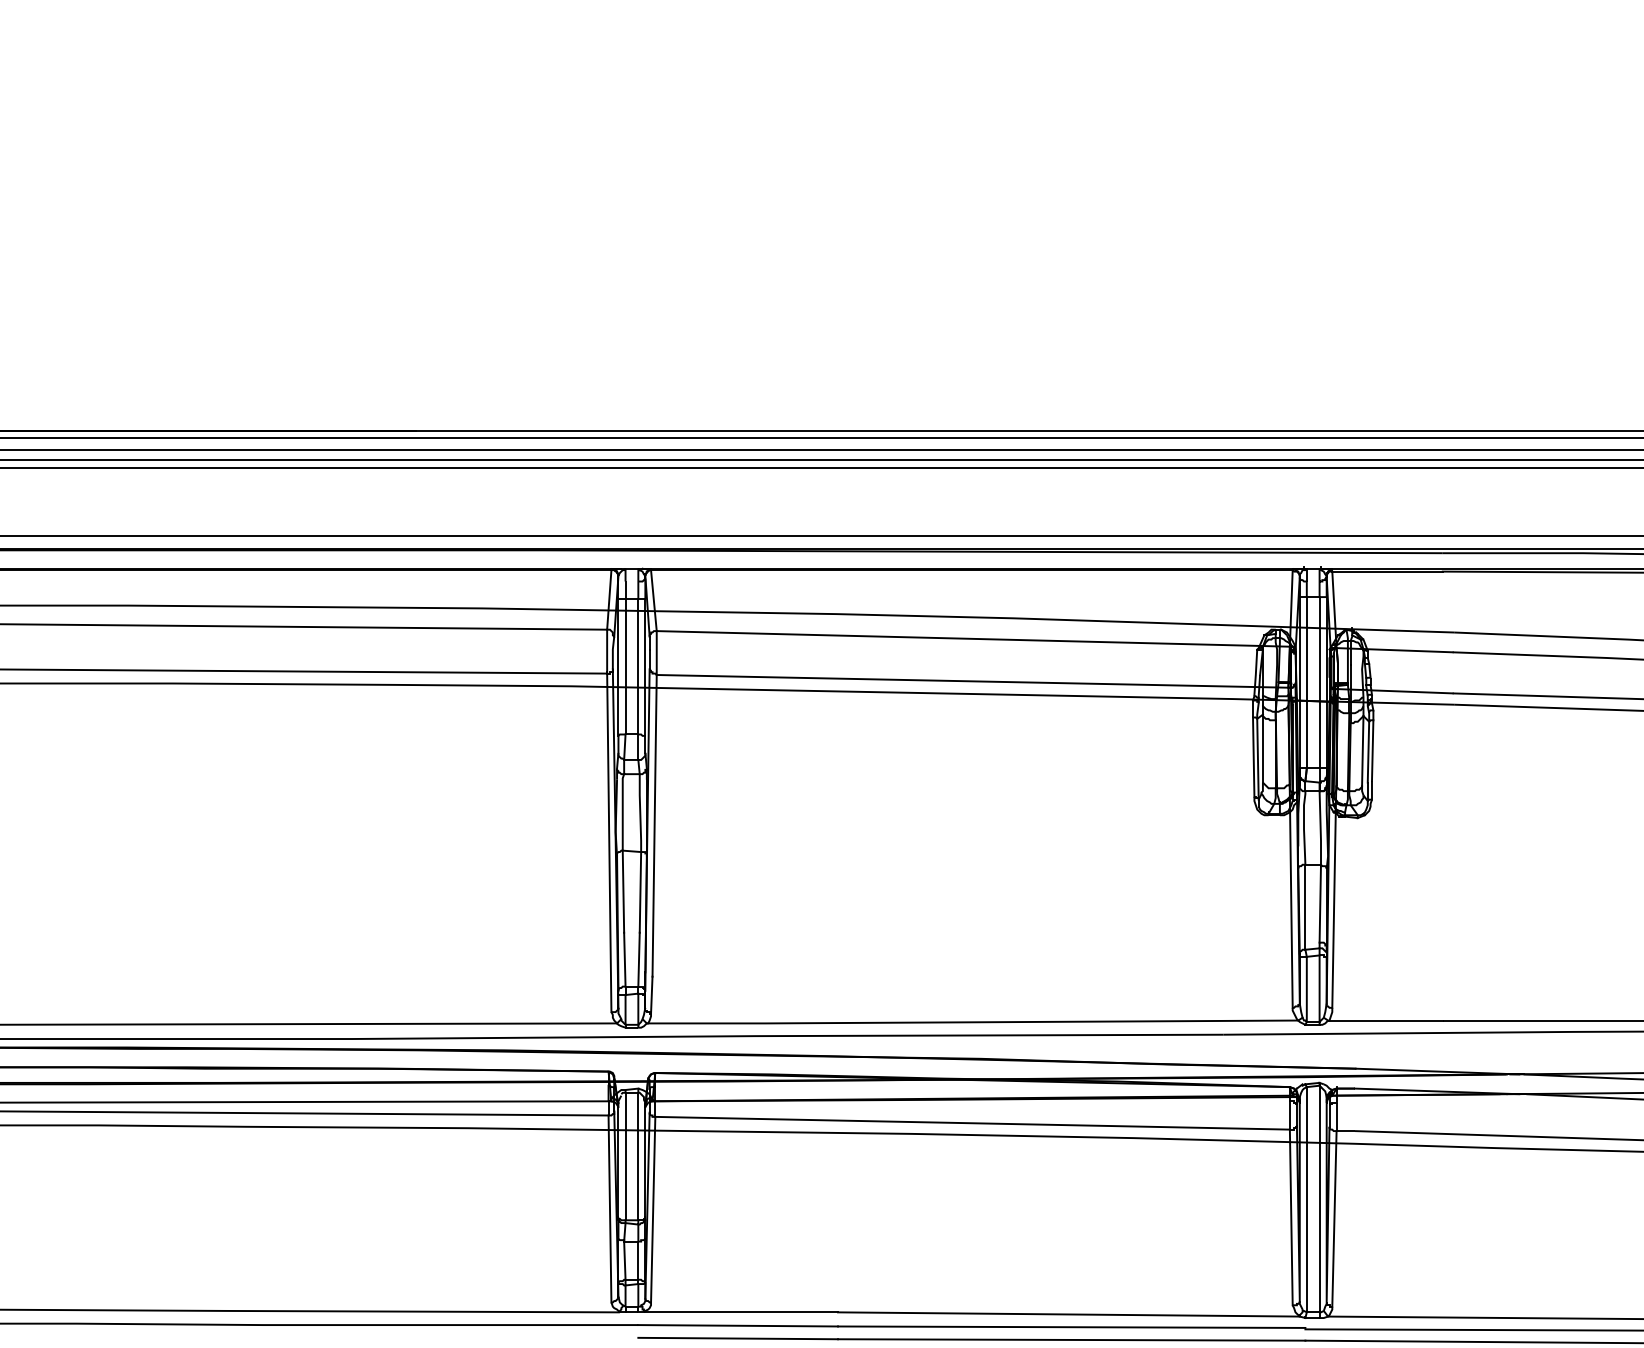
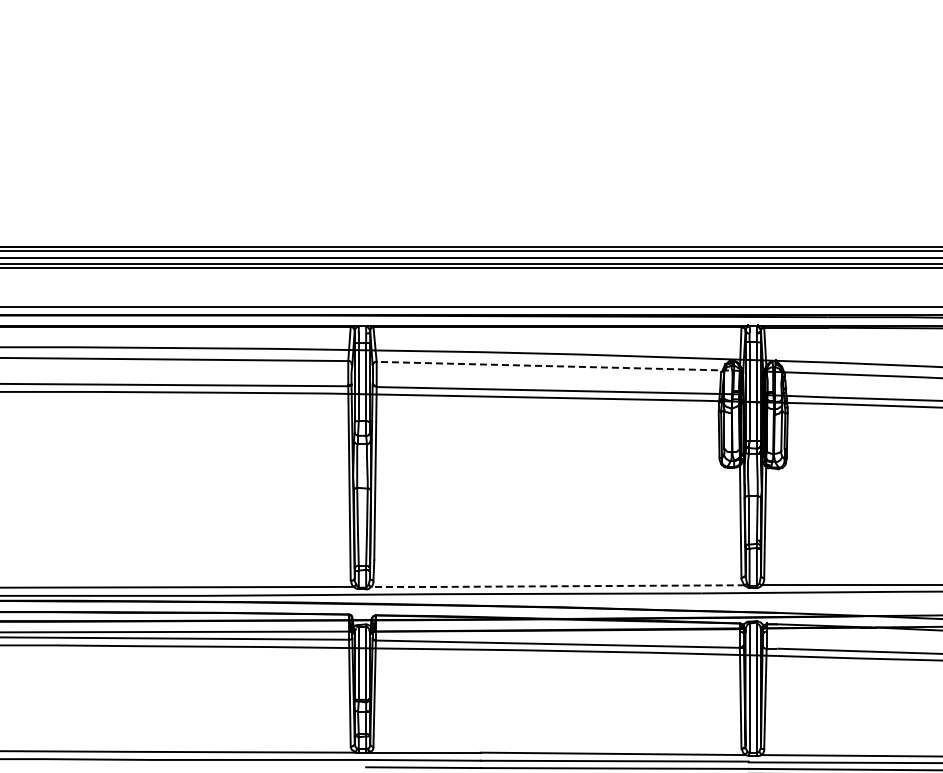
line: (973, 639) -> (558, 366), solid -> dashed
line: (971, 1022) -> (557, 586), solid -> dashed

